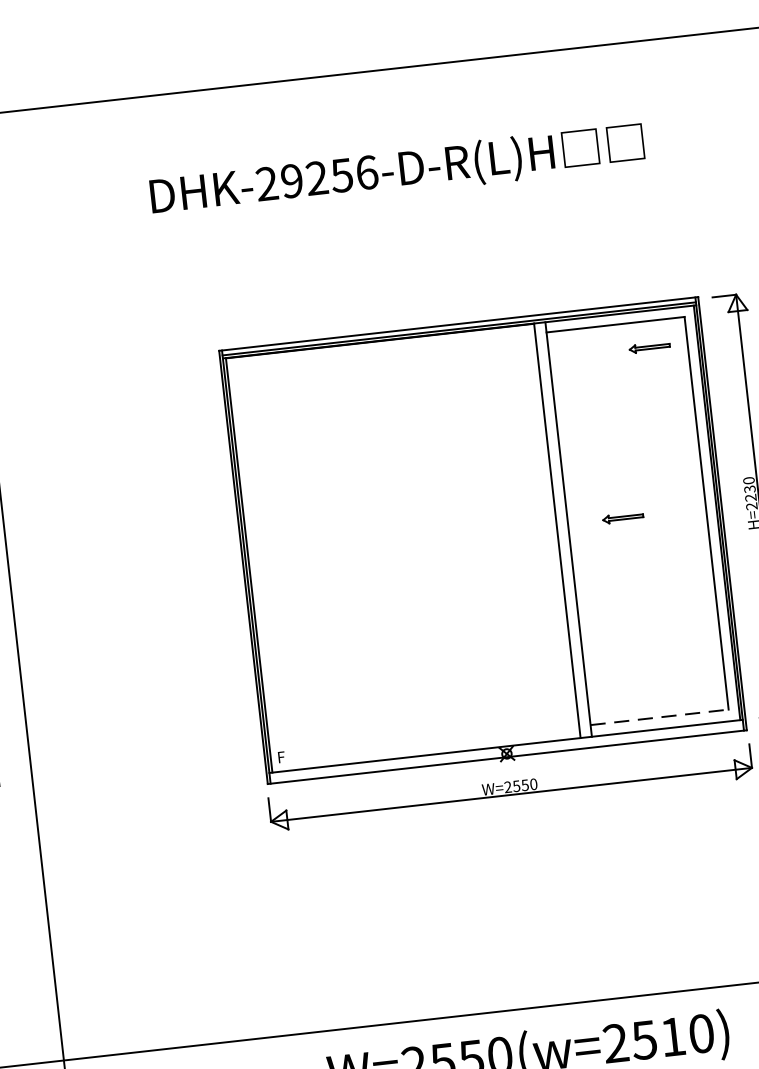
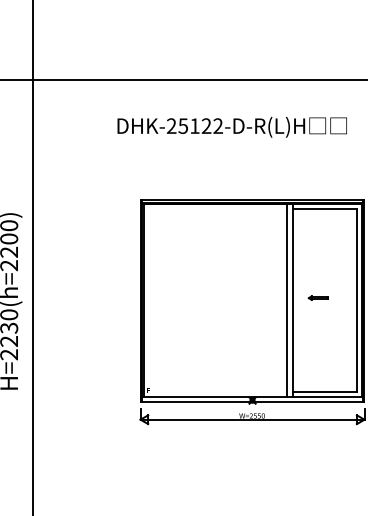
text: (329, 177) -> (200, 126), DHK-29256-D-R(L)H -> DHK-25122-D-R(L)H
part: (648, 346) -> (338, 220), removed
line: (661, 716) -> (325, 391), dashed -> solid

